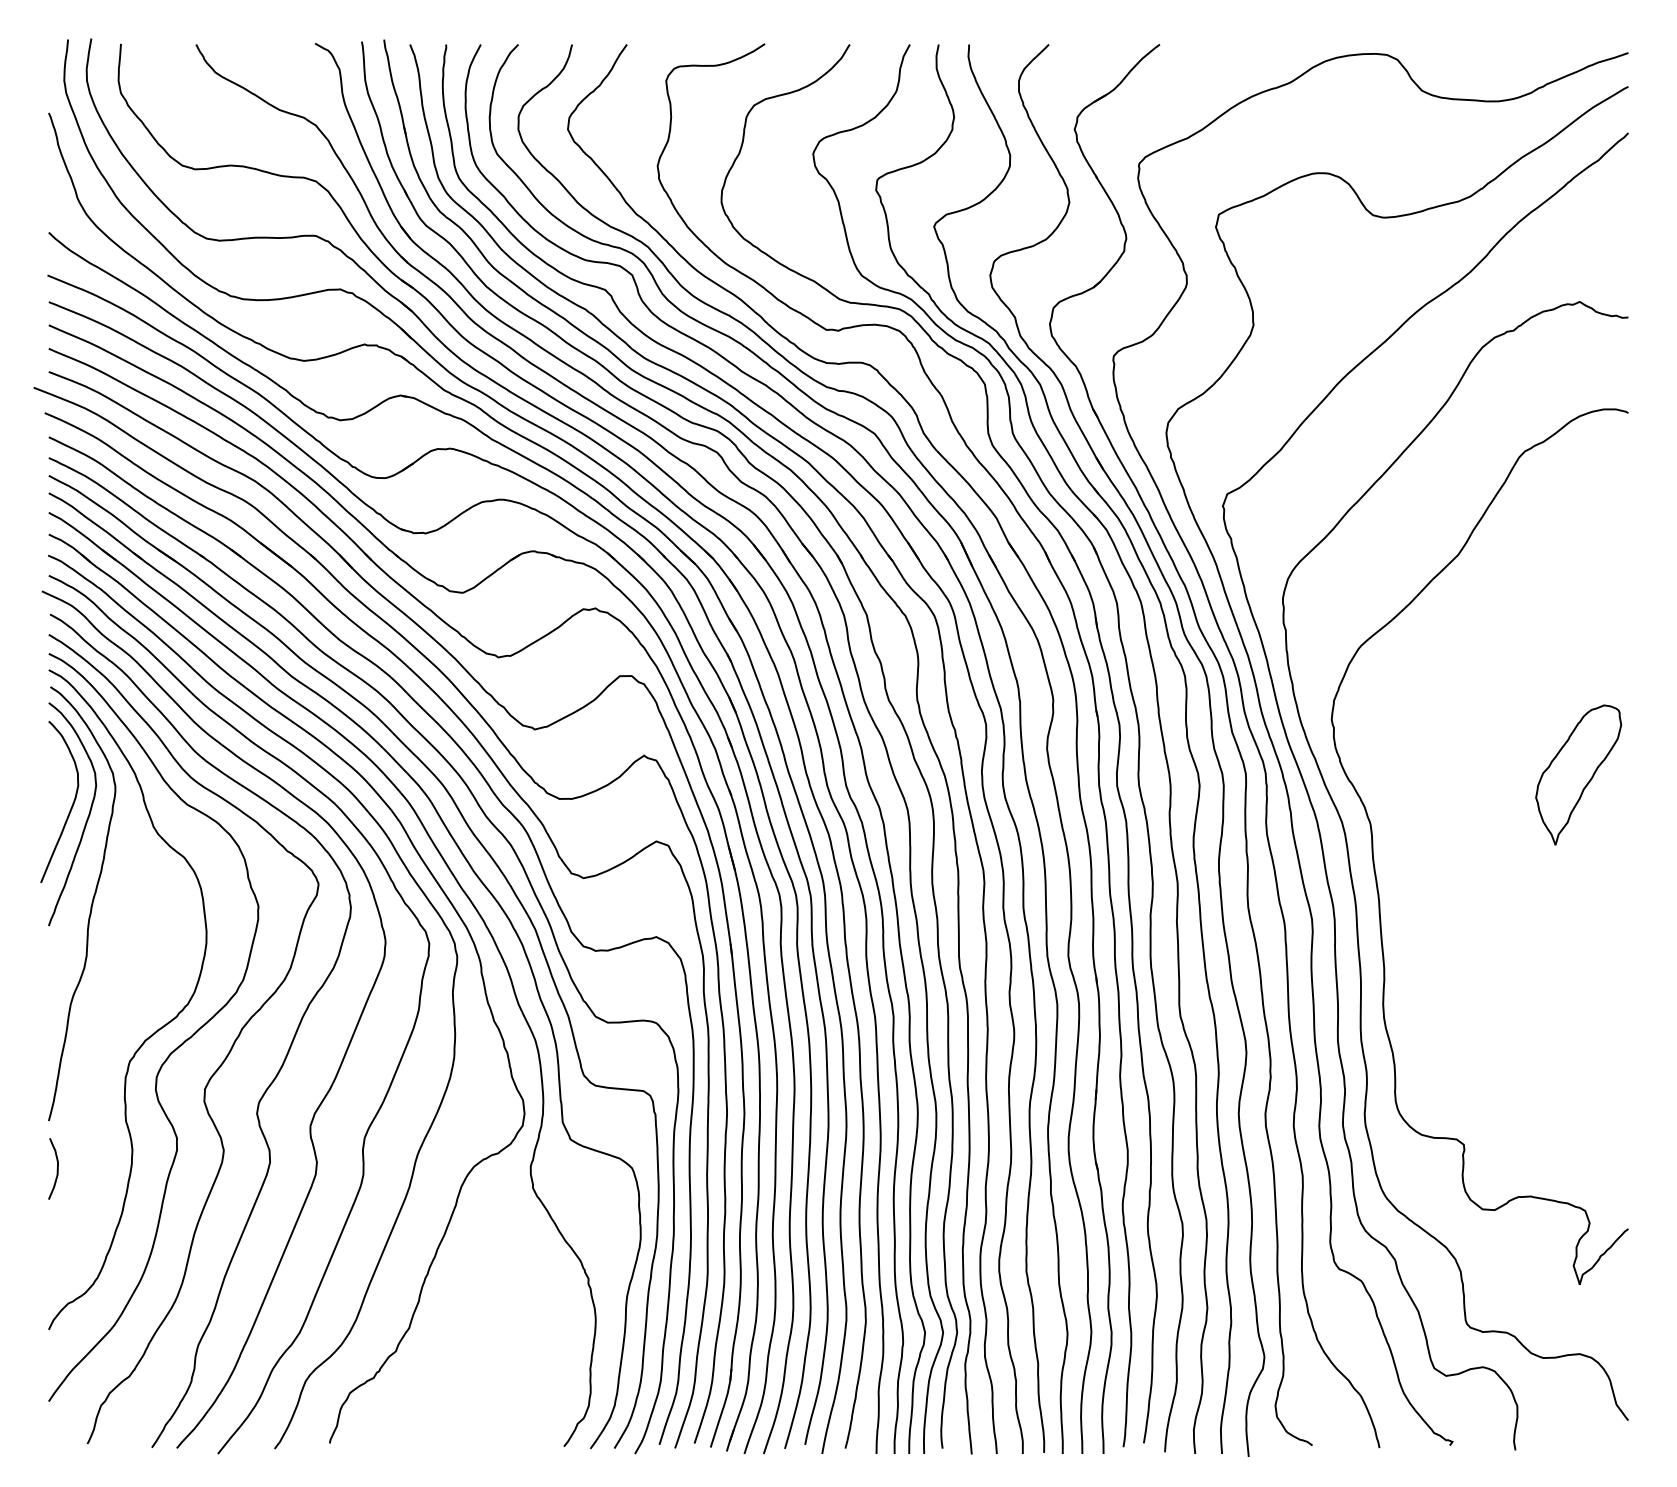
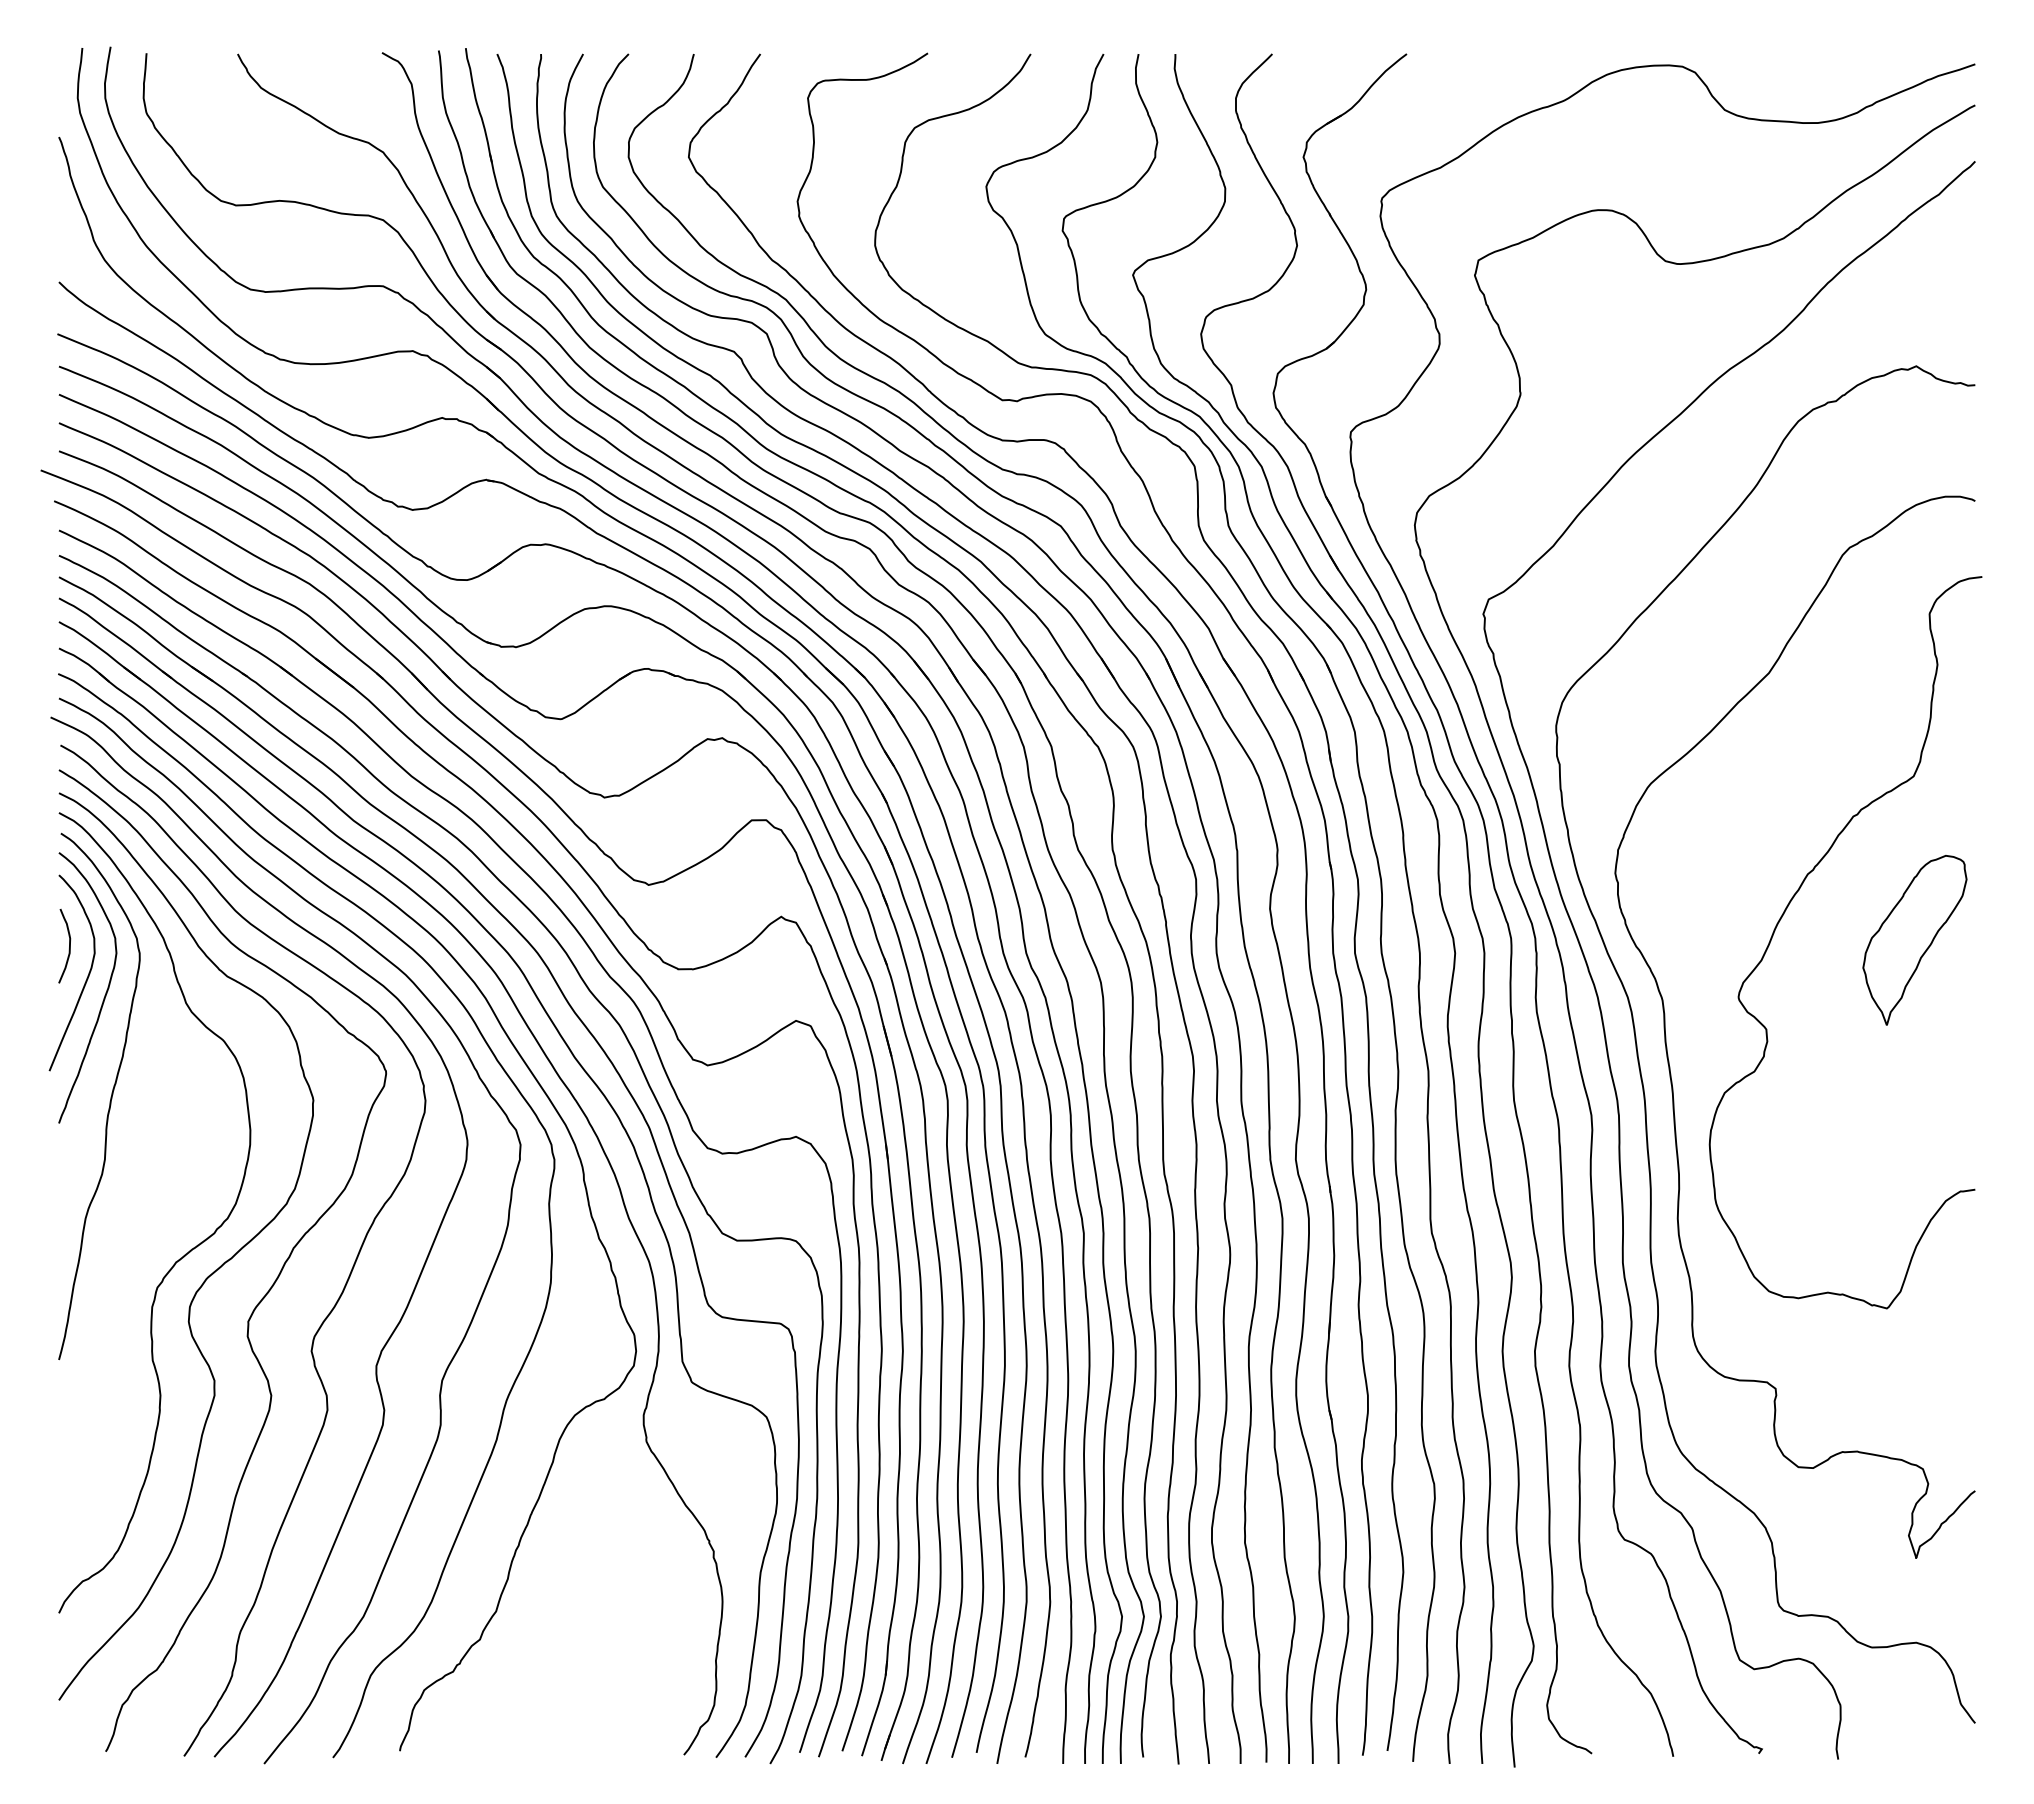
curve: (1471, 752) -> (1785, 912), added
curve: (57, 1169) -> (69, 946), moved

